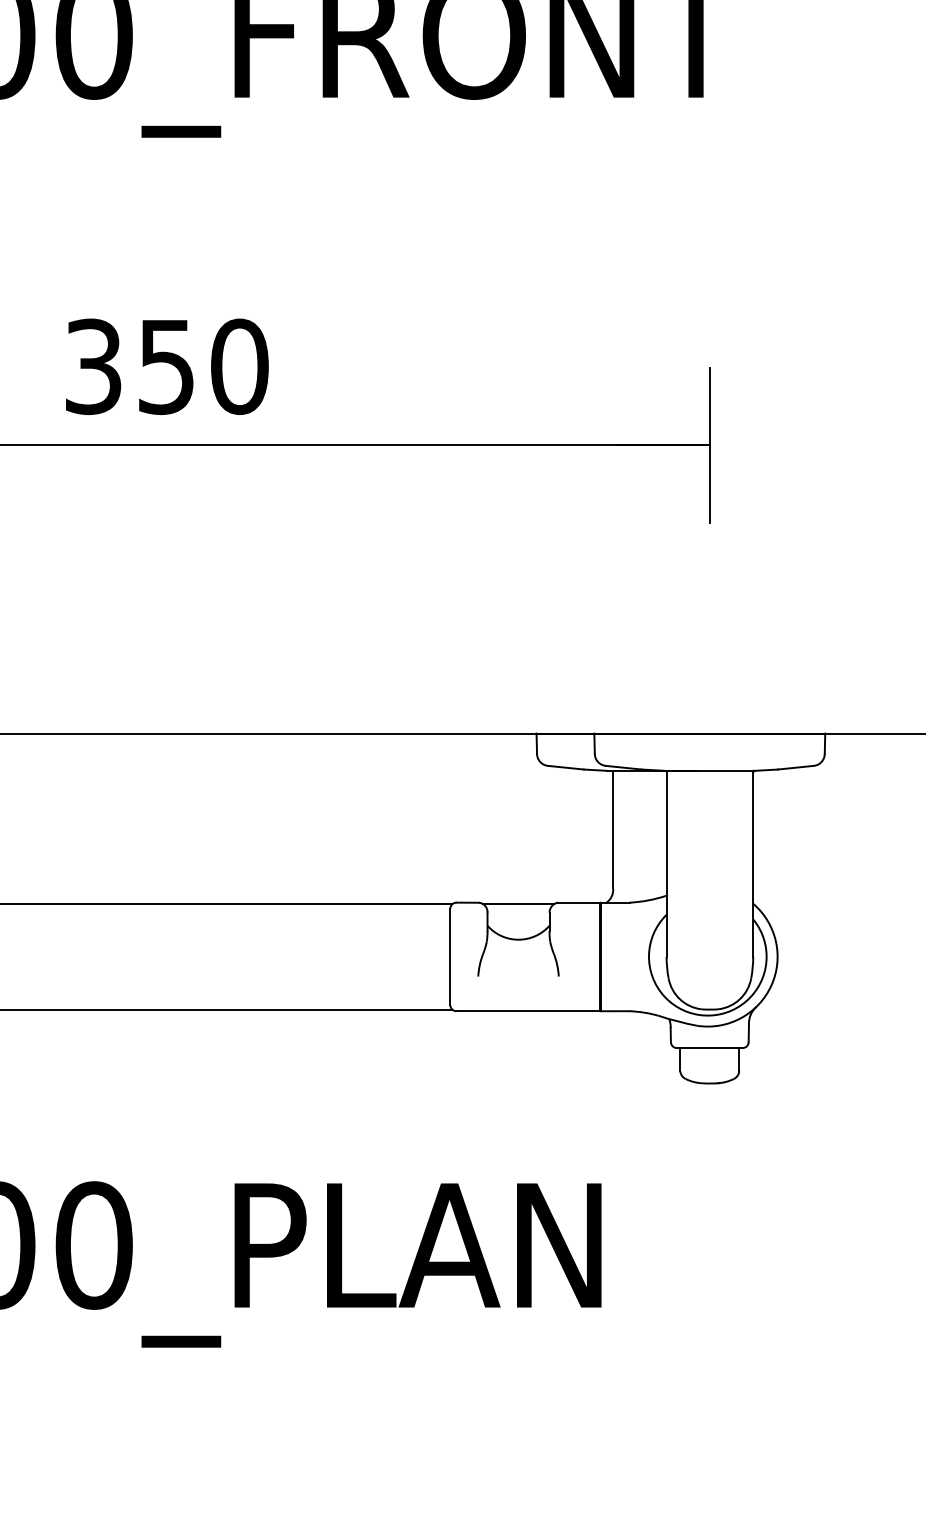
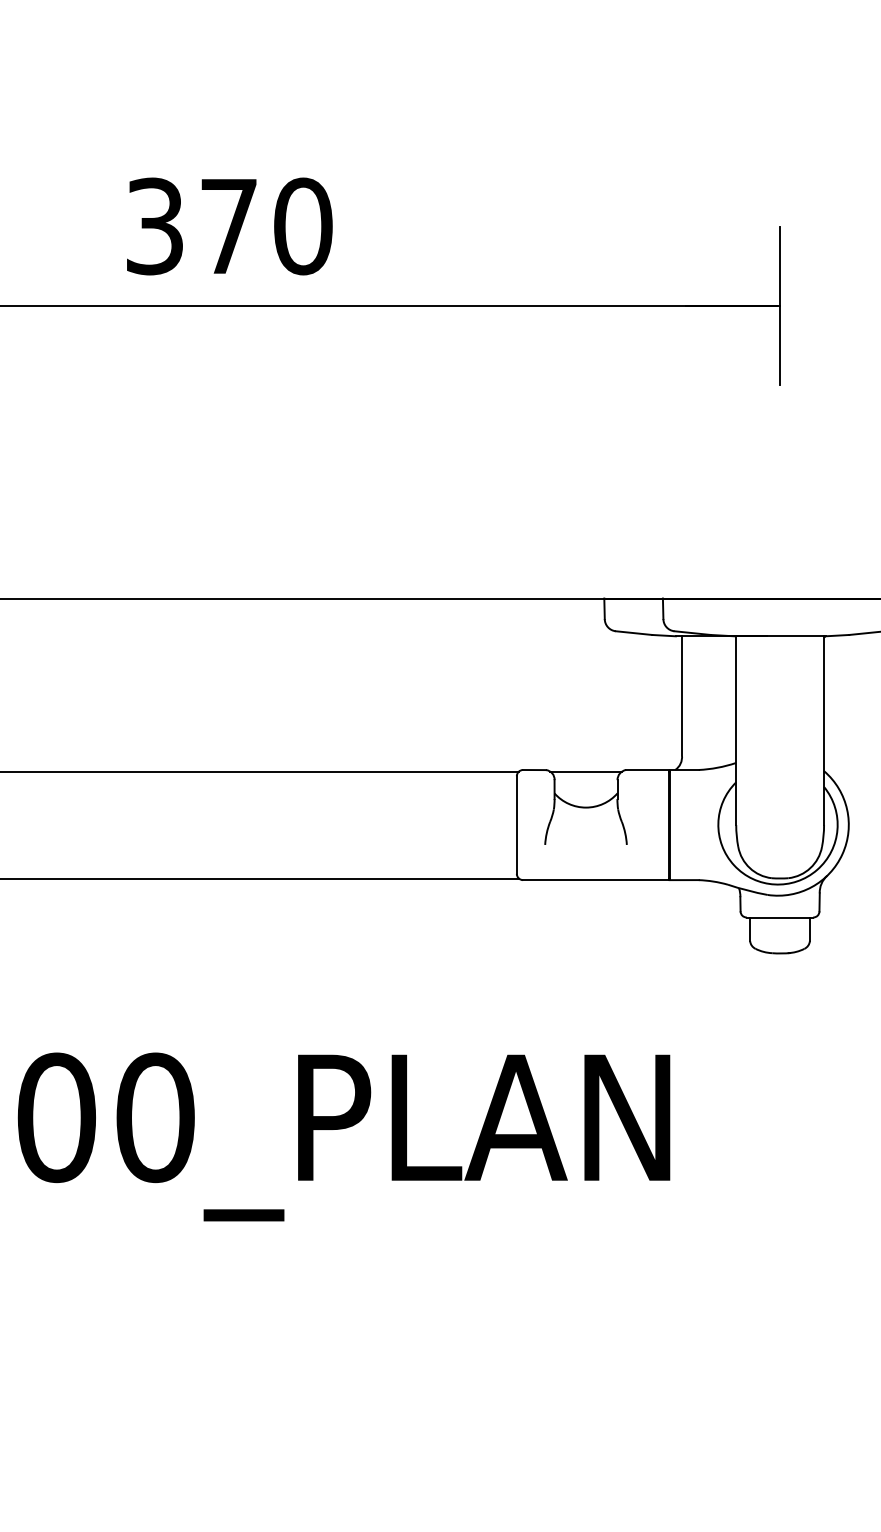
text: (166, 367) -> (228, 227), 350 -> 370

